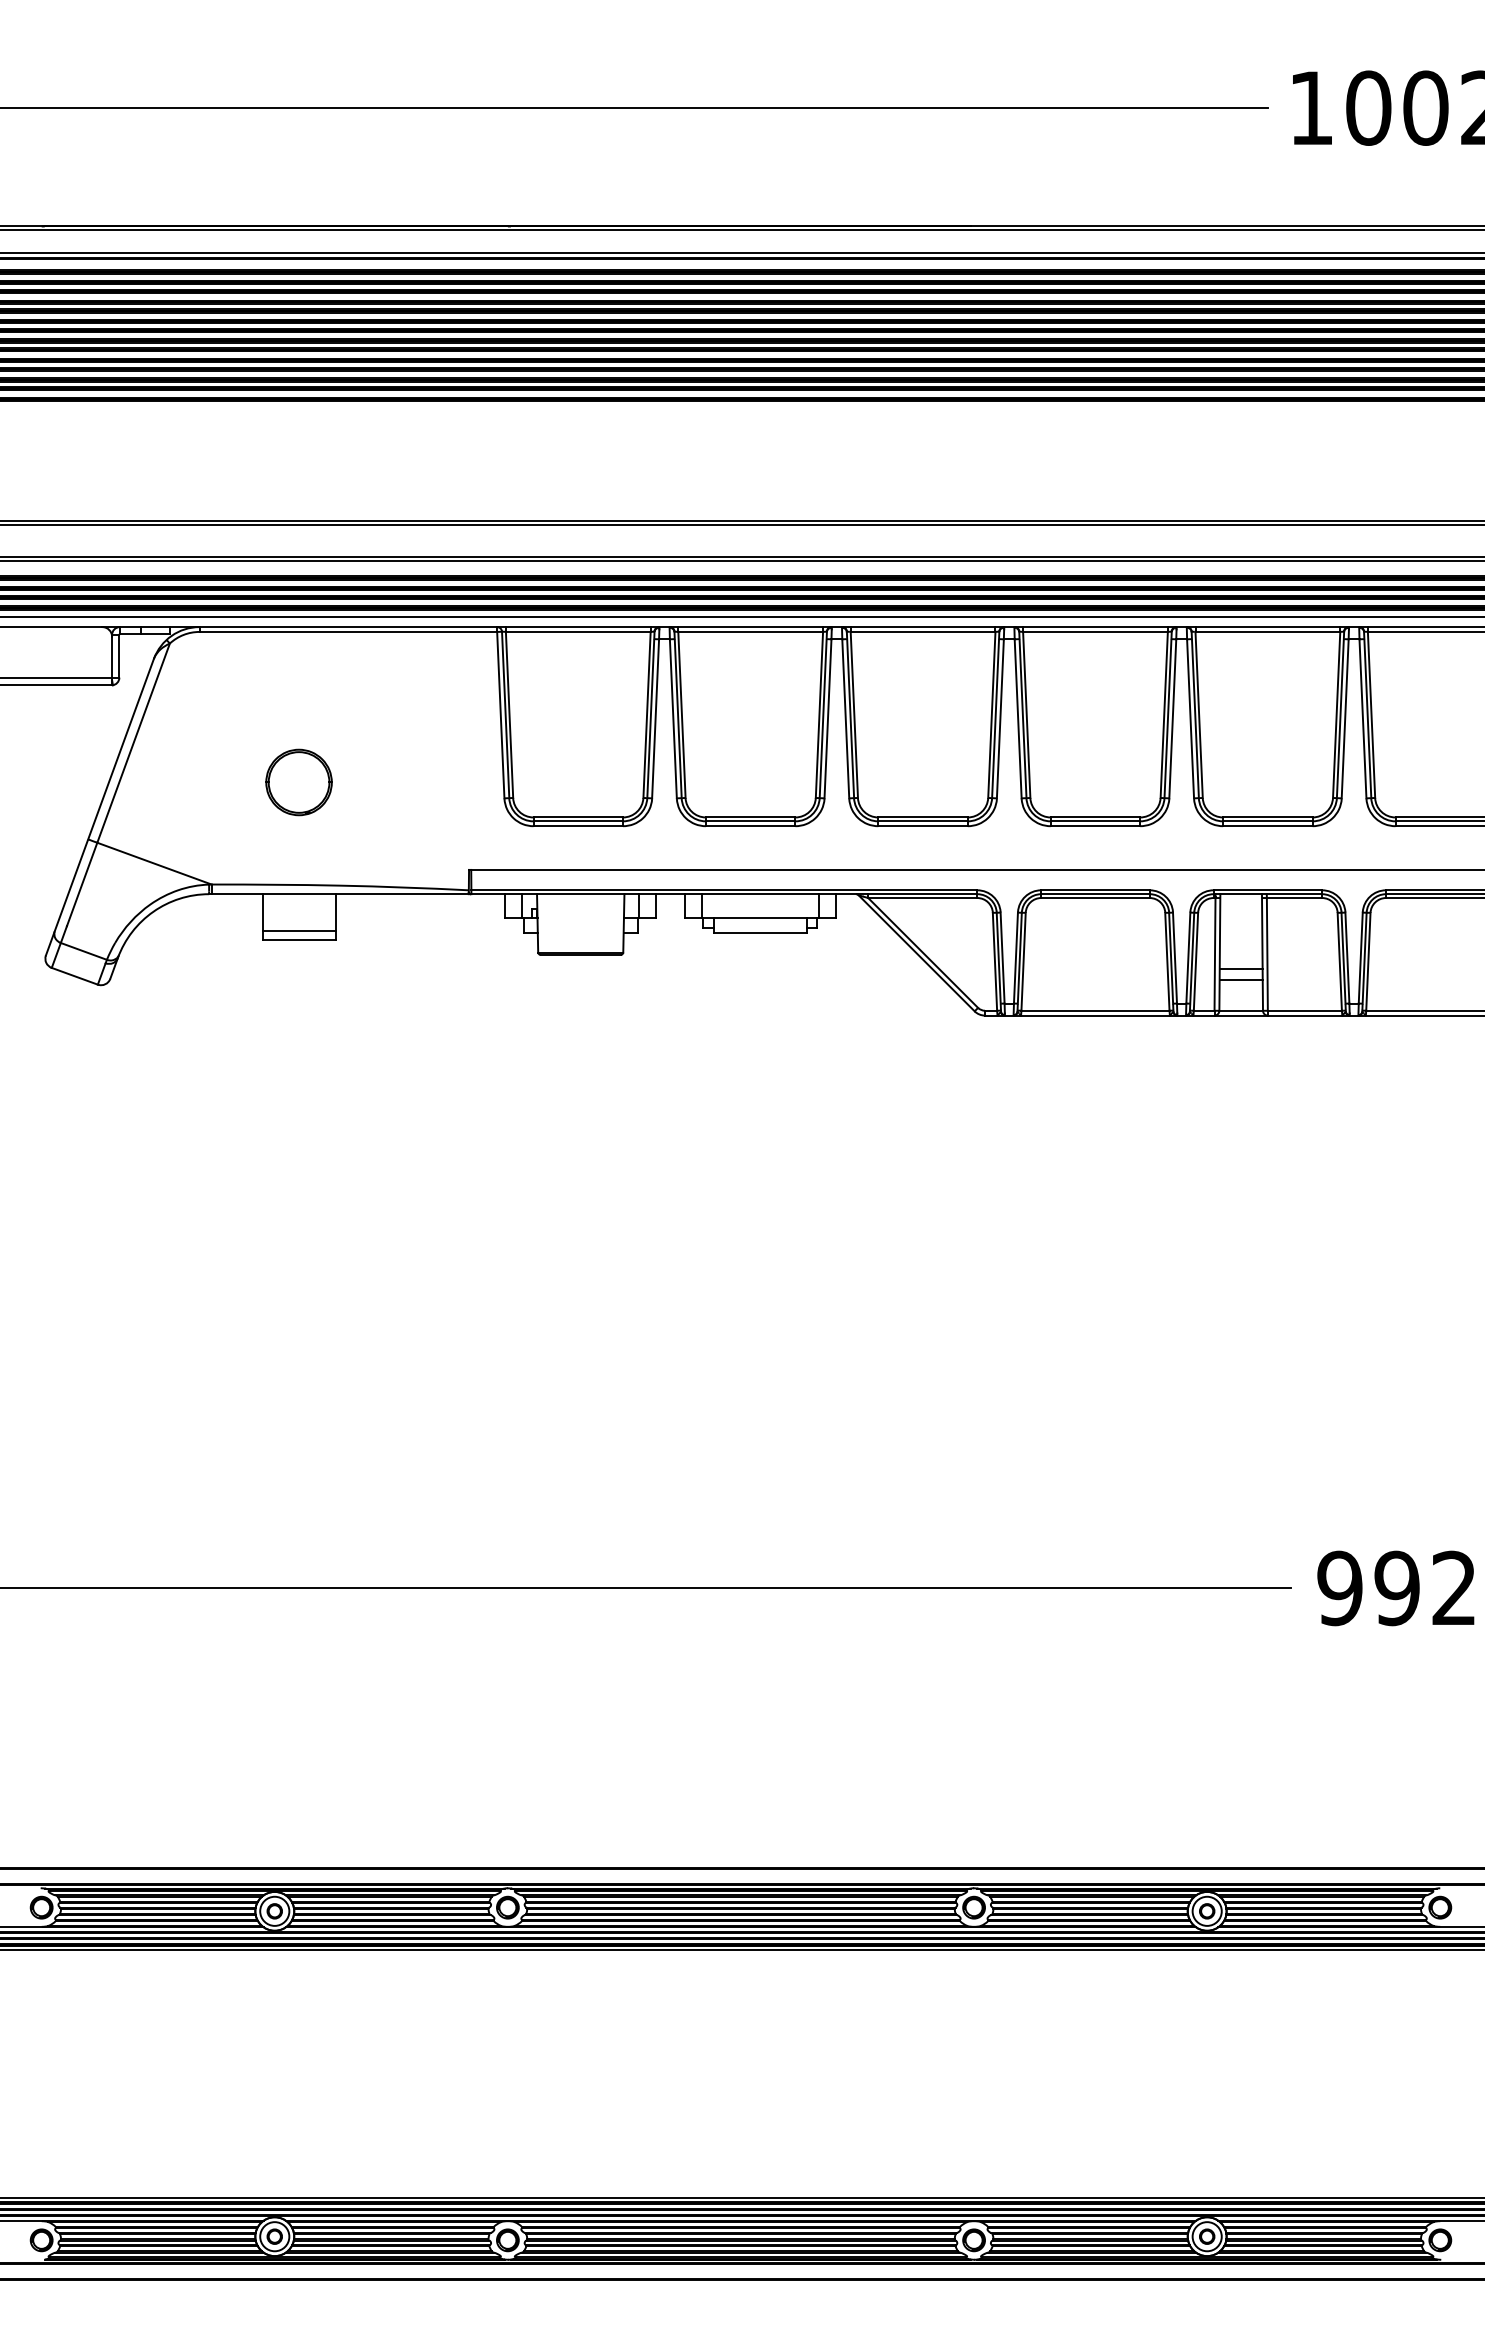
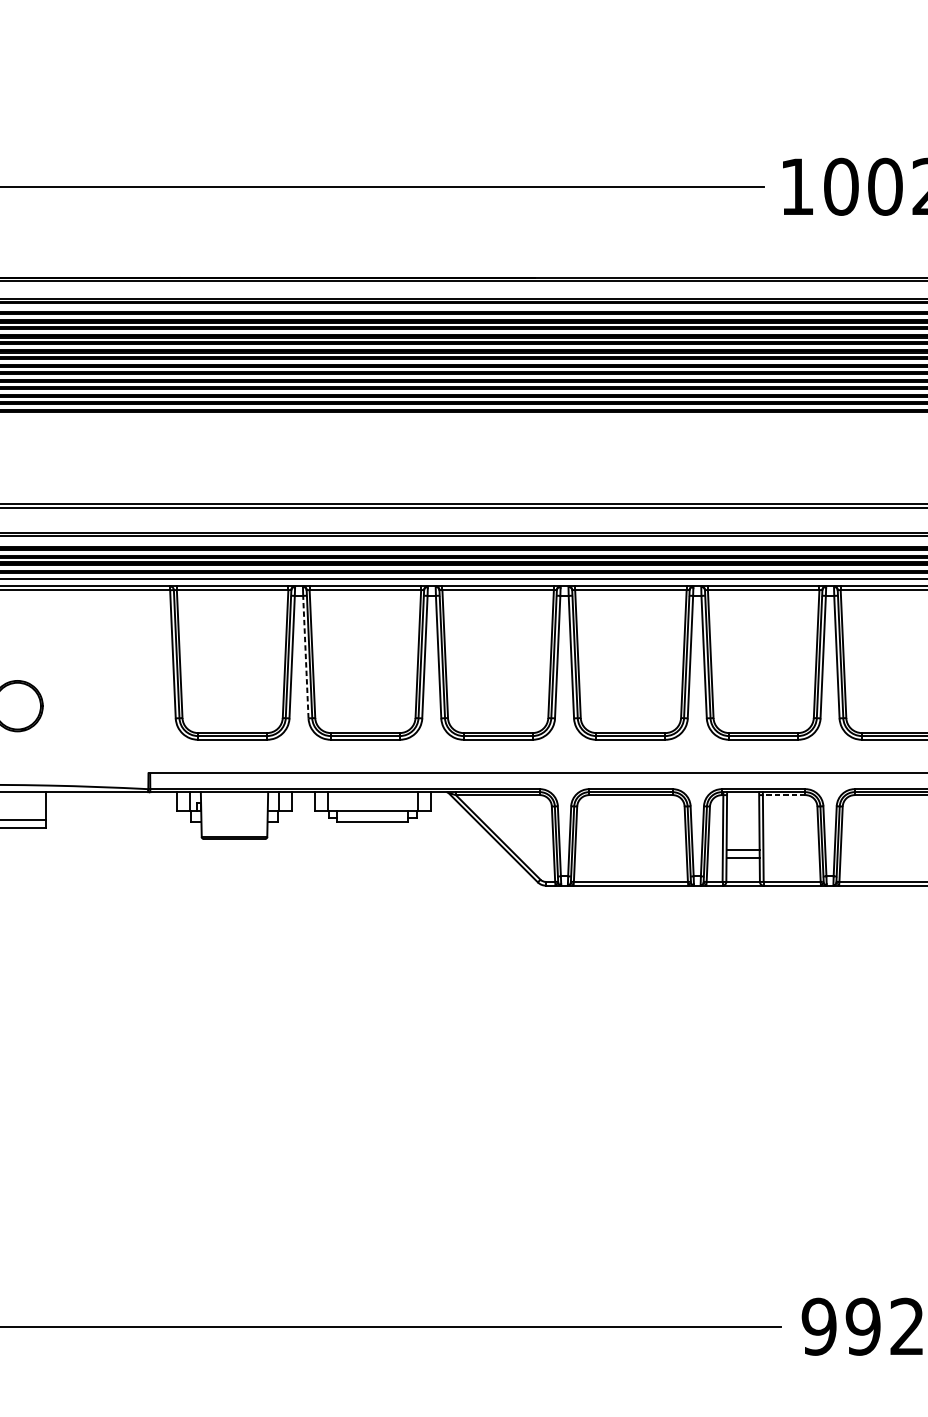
line: (673, 718) -> (305, 656), solid -> dashed
line: (1294, 898) -> (784, 795), solid -> dashed

